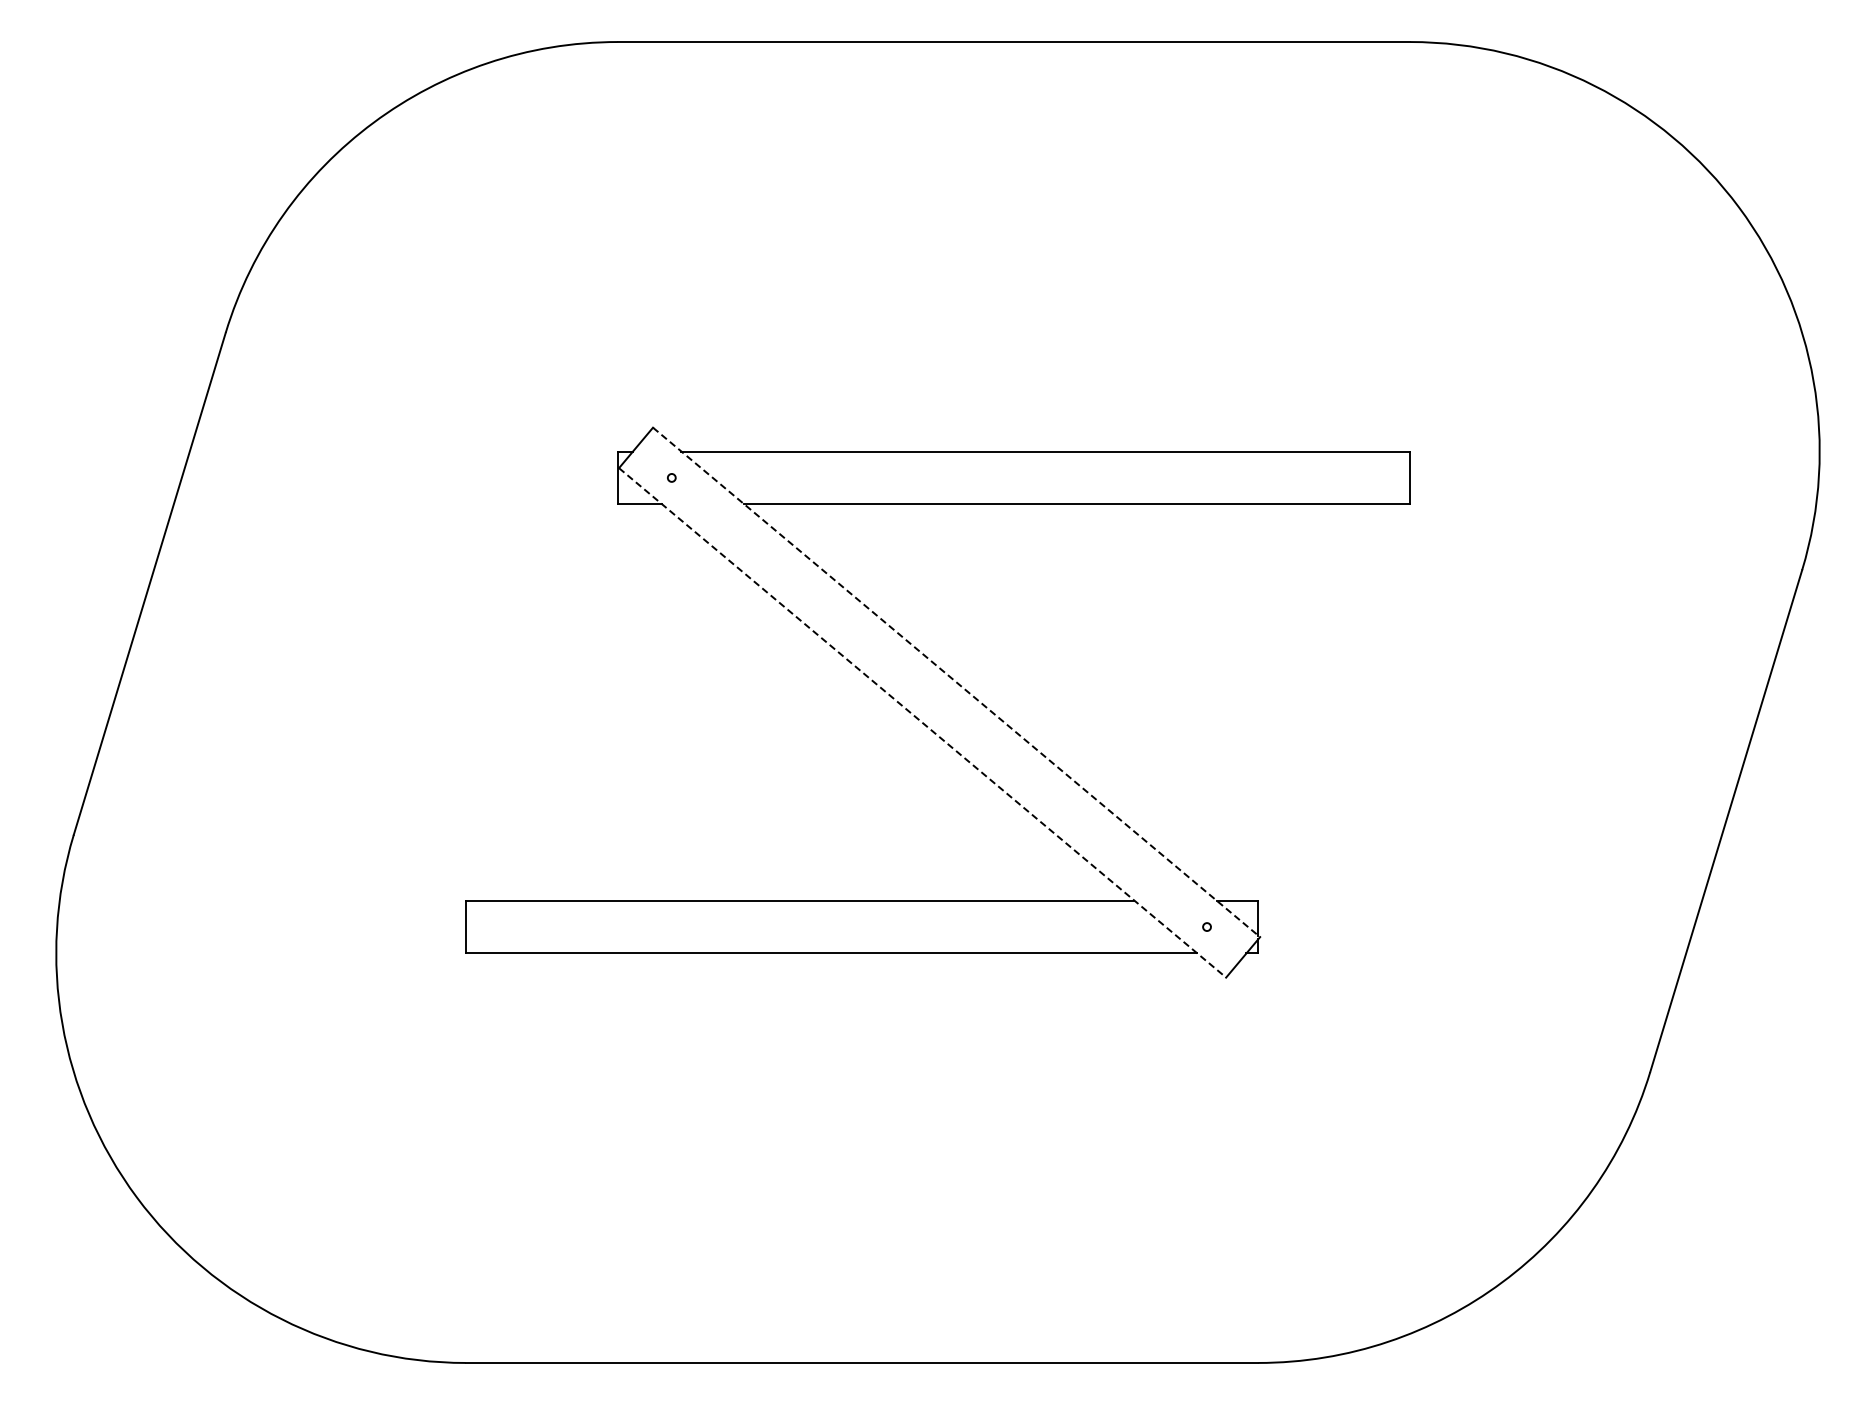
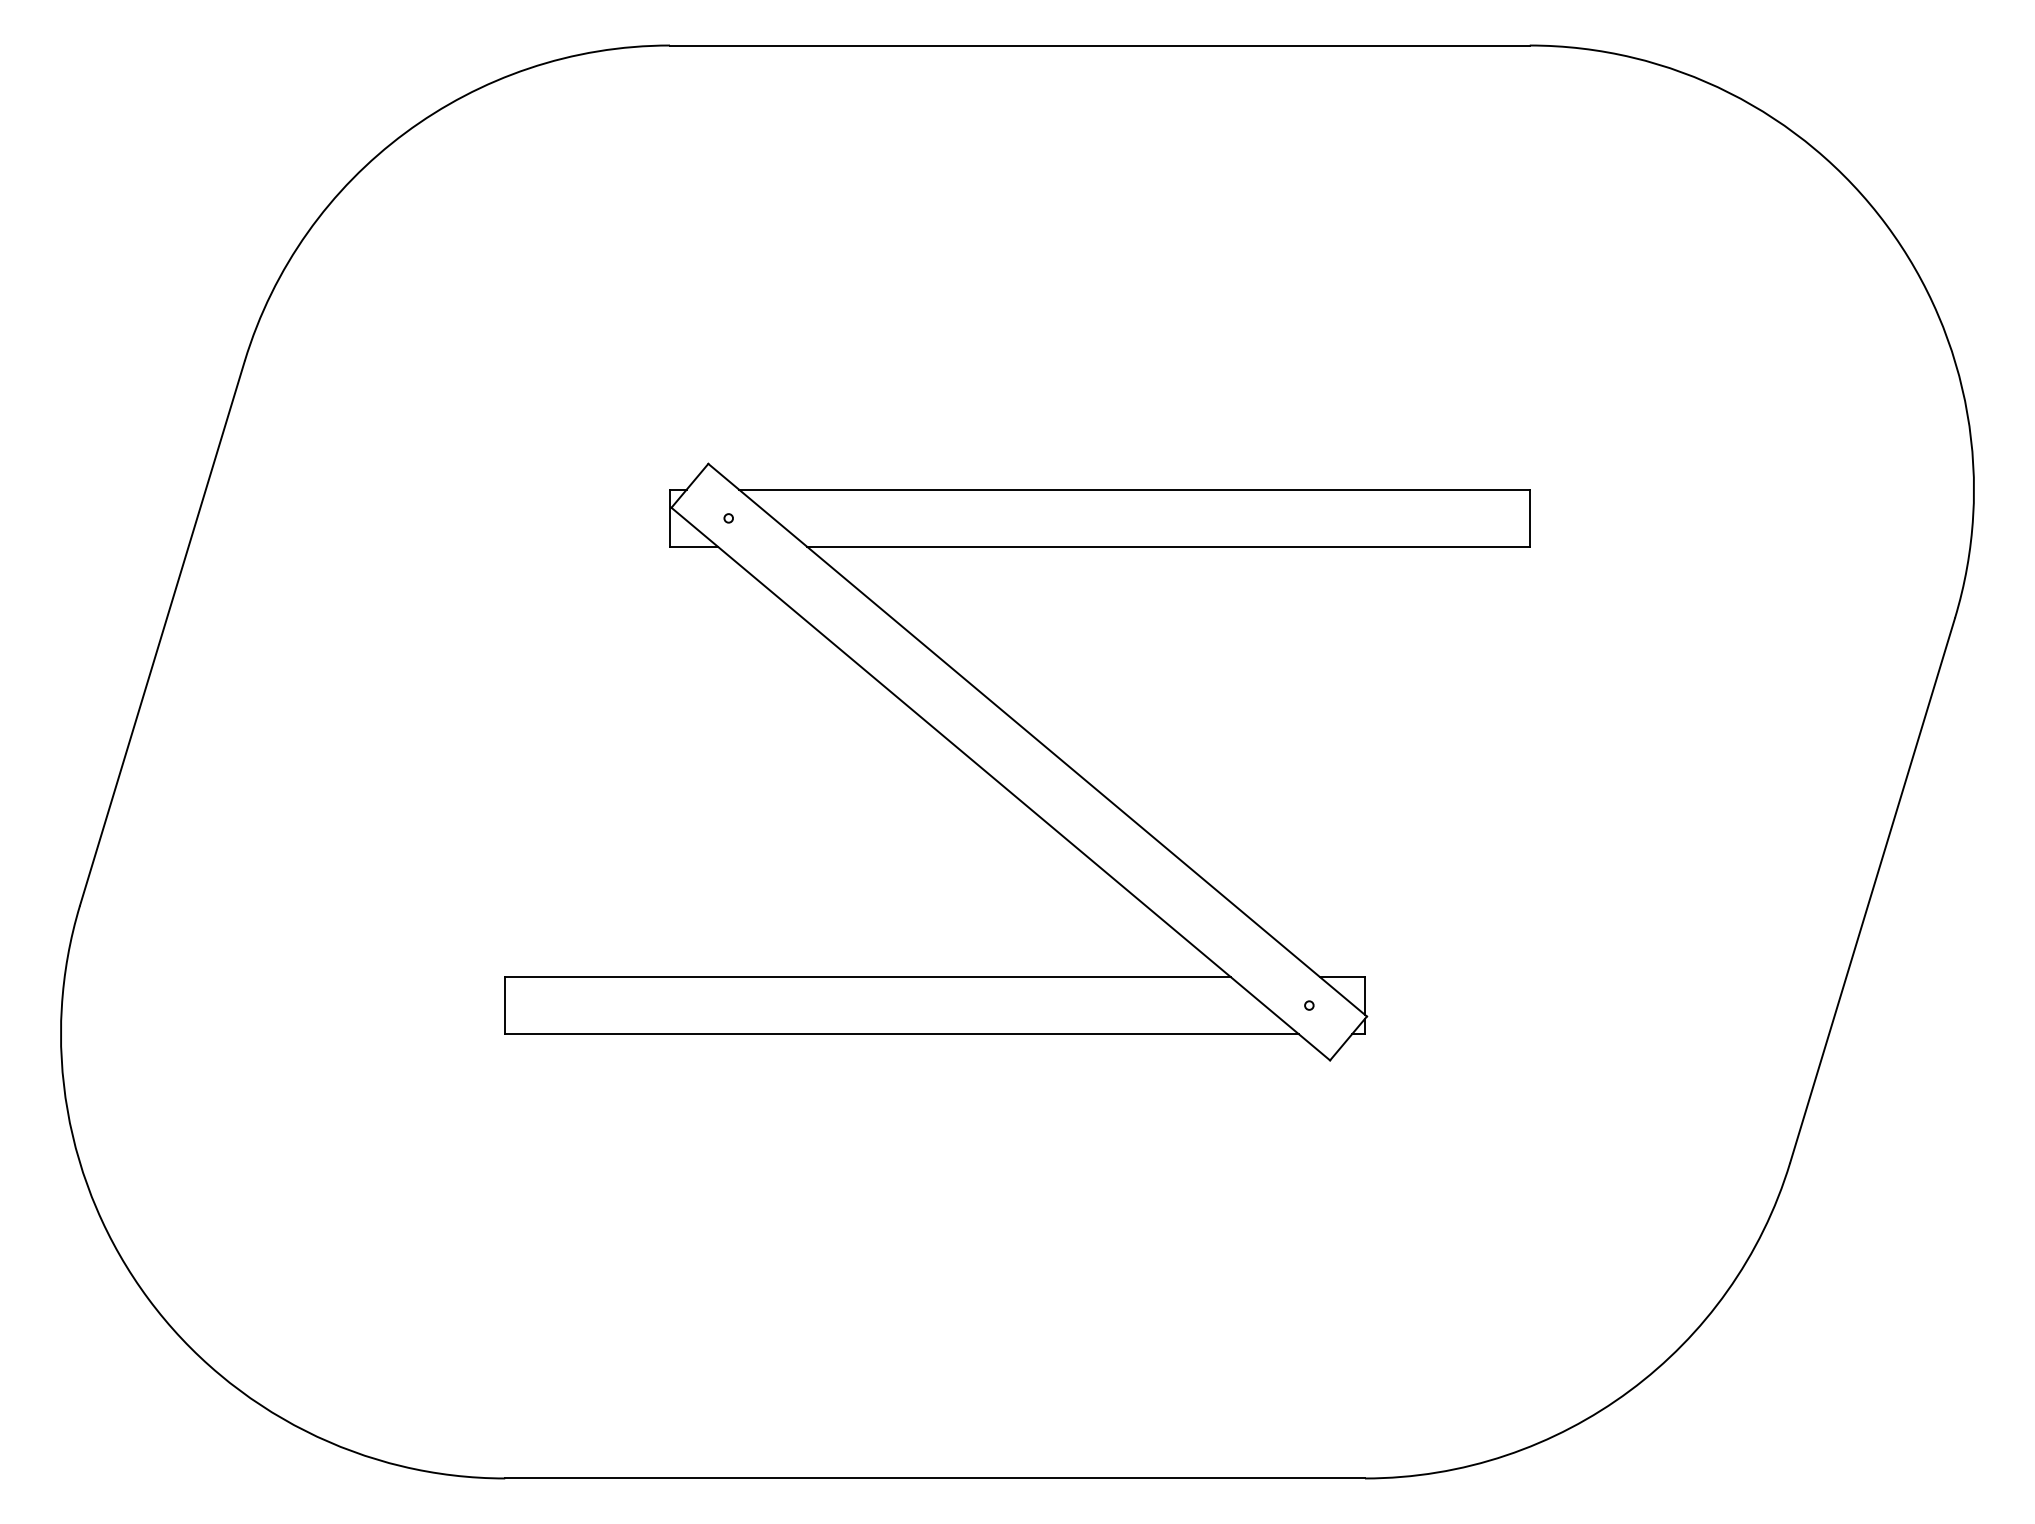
line: (956, 682) -> (1037, 740), dashed -> solid
line: (922, 723) -> (1000, 784), dashed -> solid

